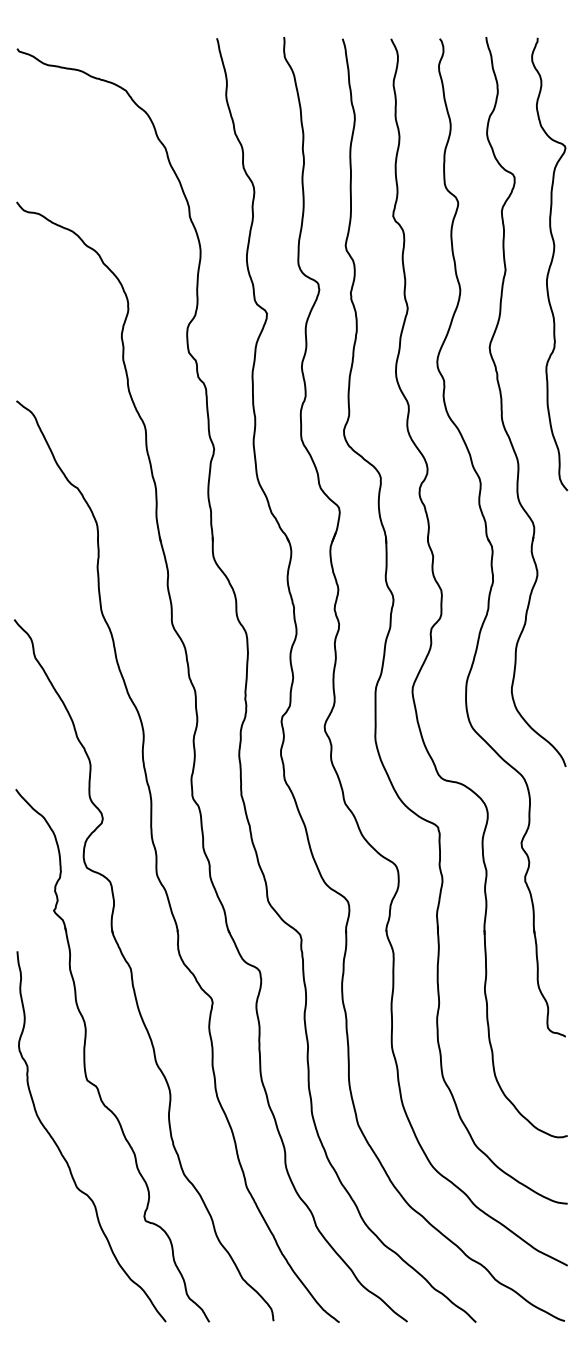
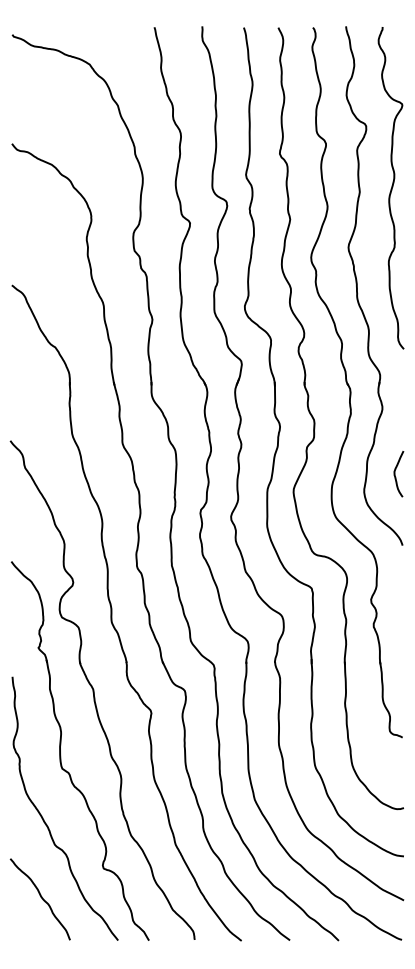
curve: (555, 665) -> (395, 473), added
curve: (58, 1263) -> (41, 898), added

